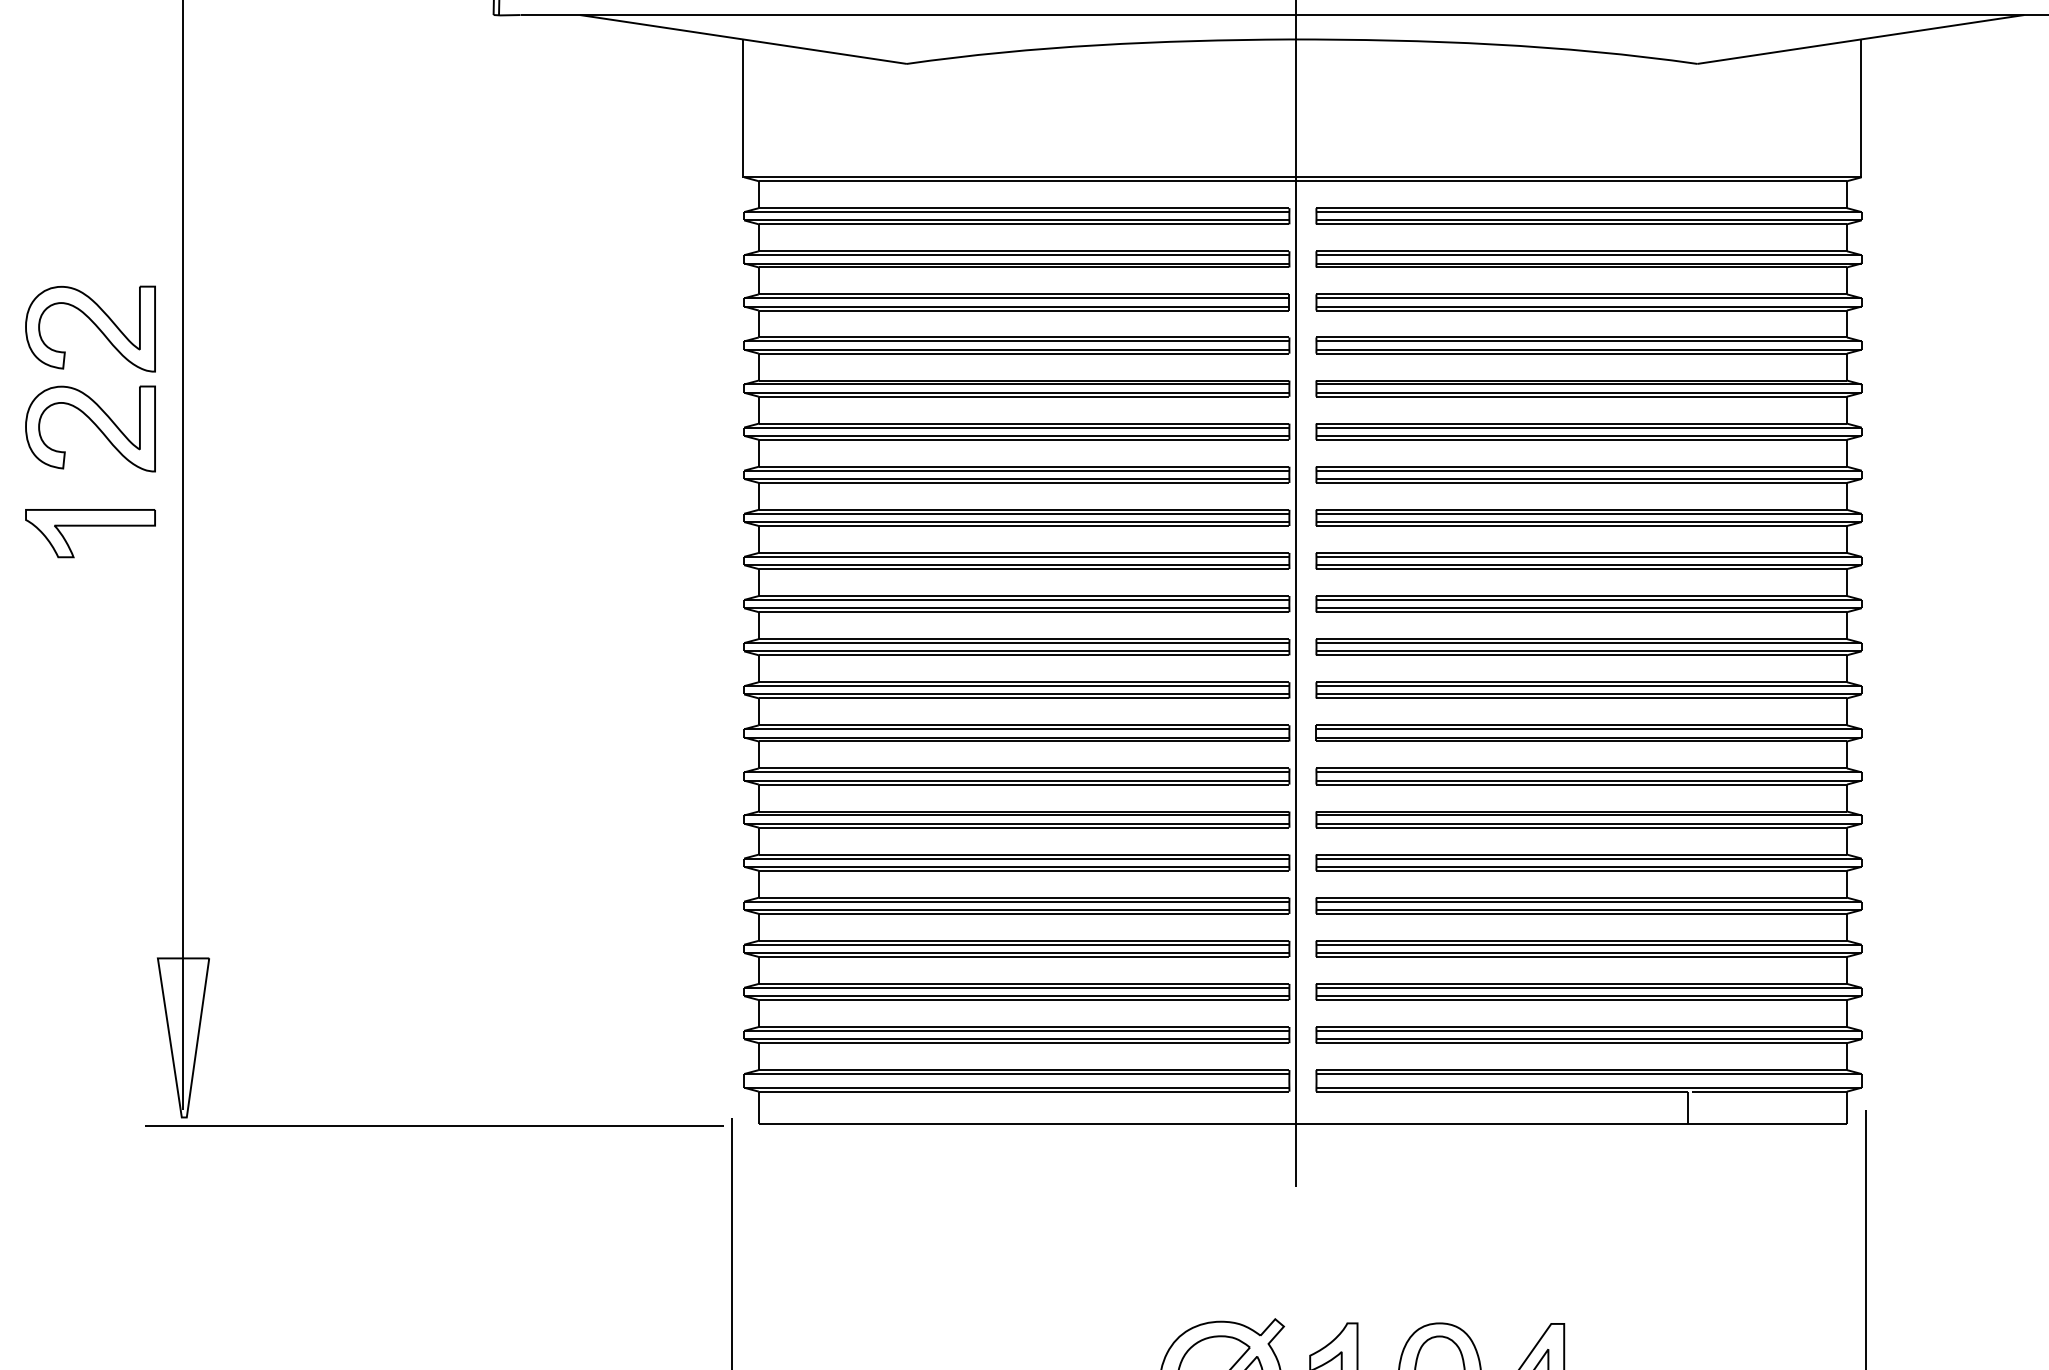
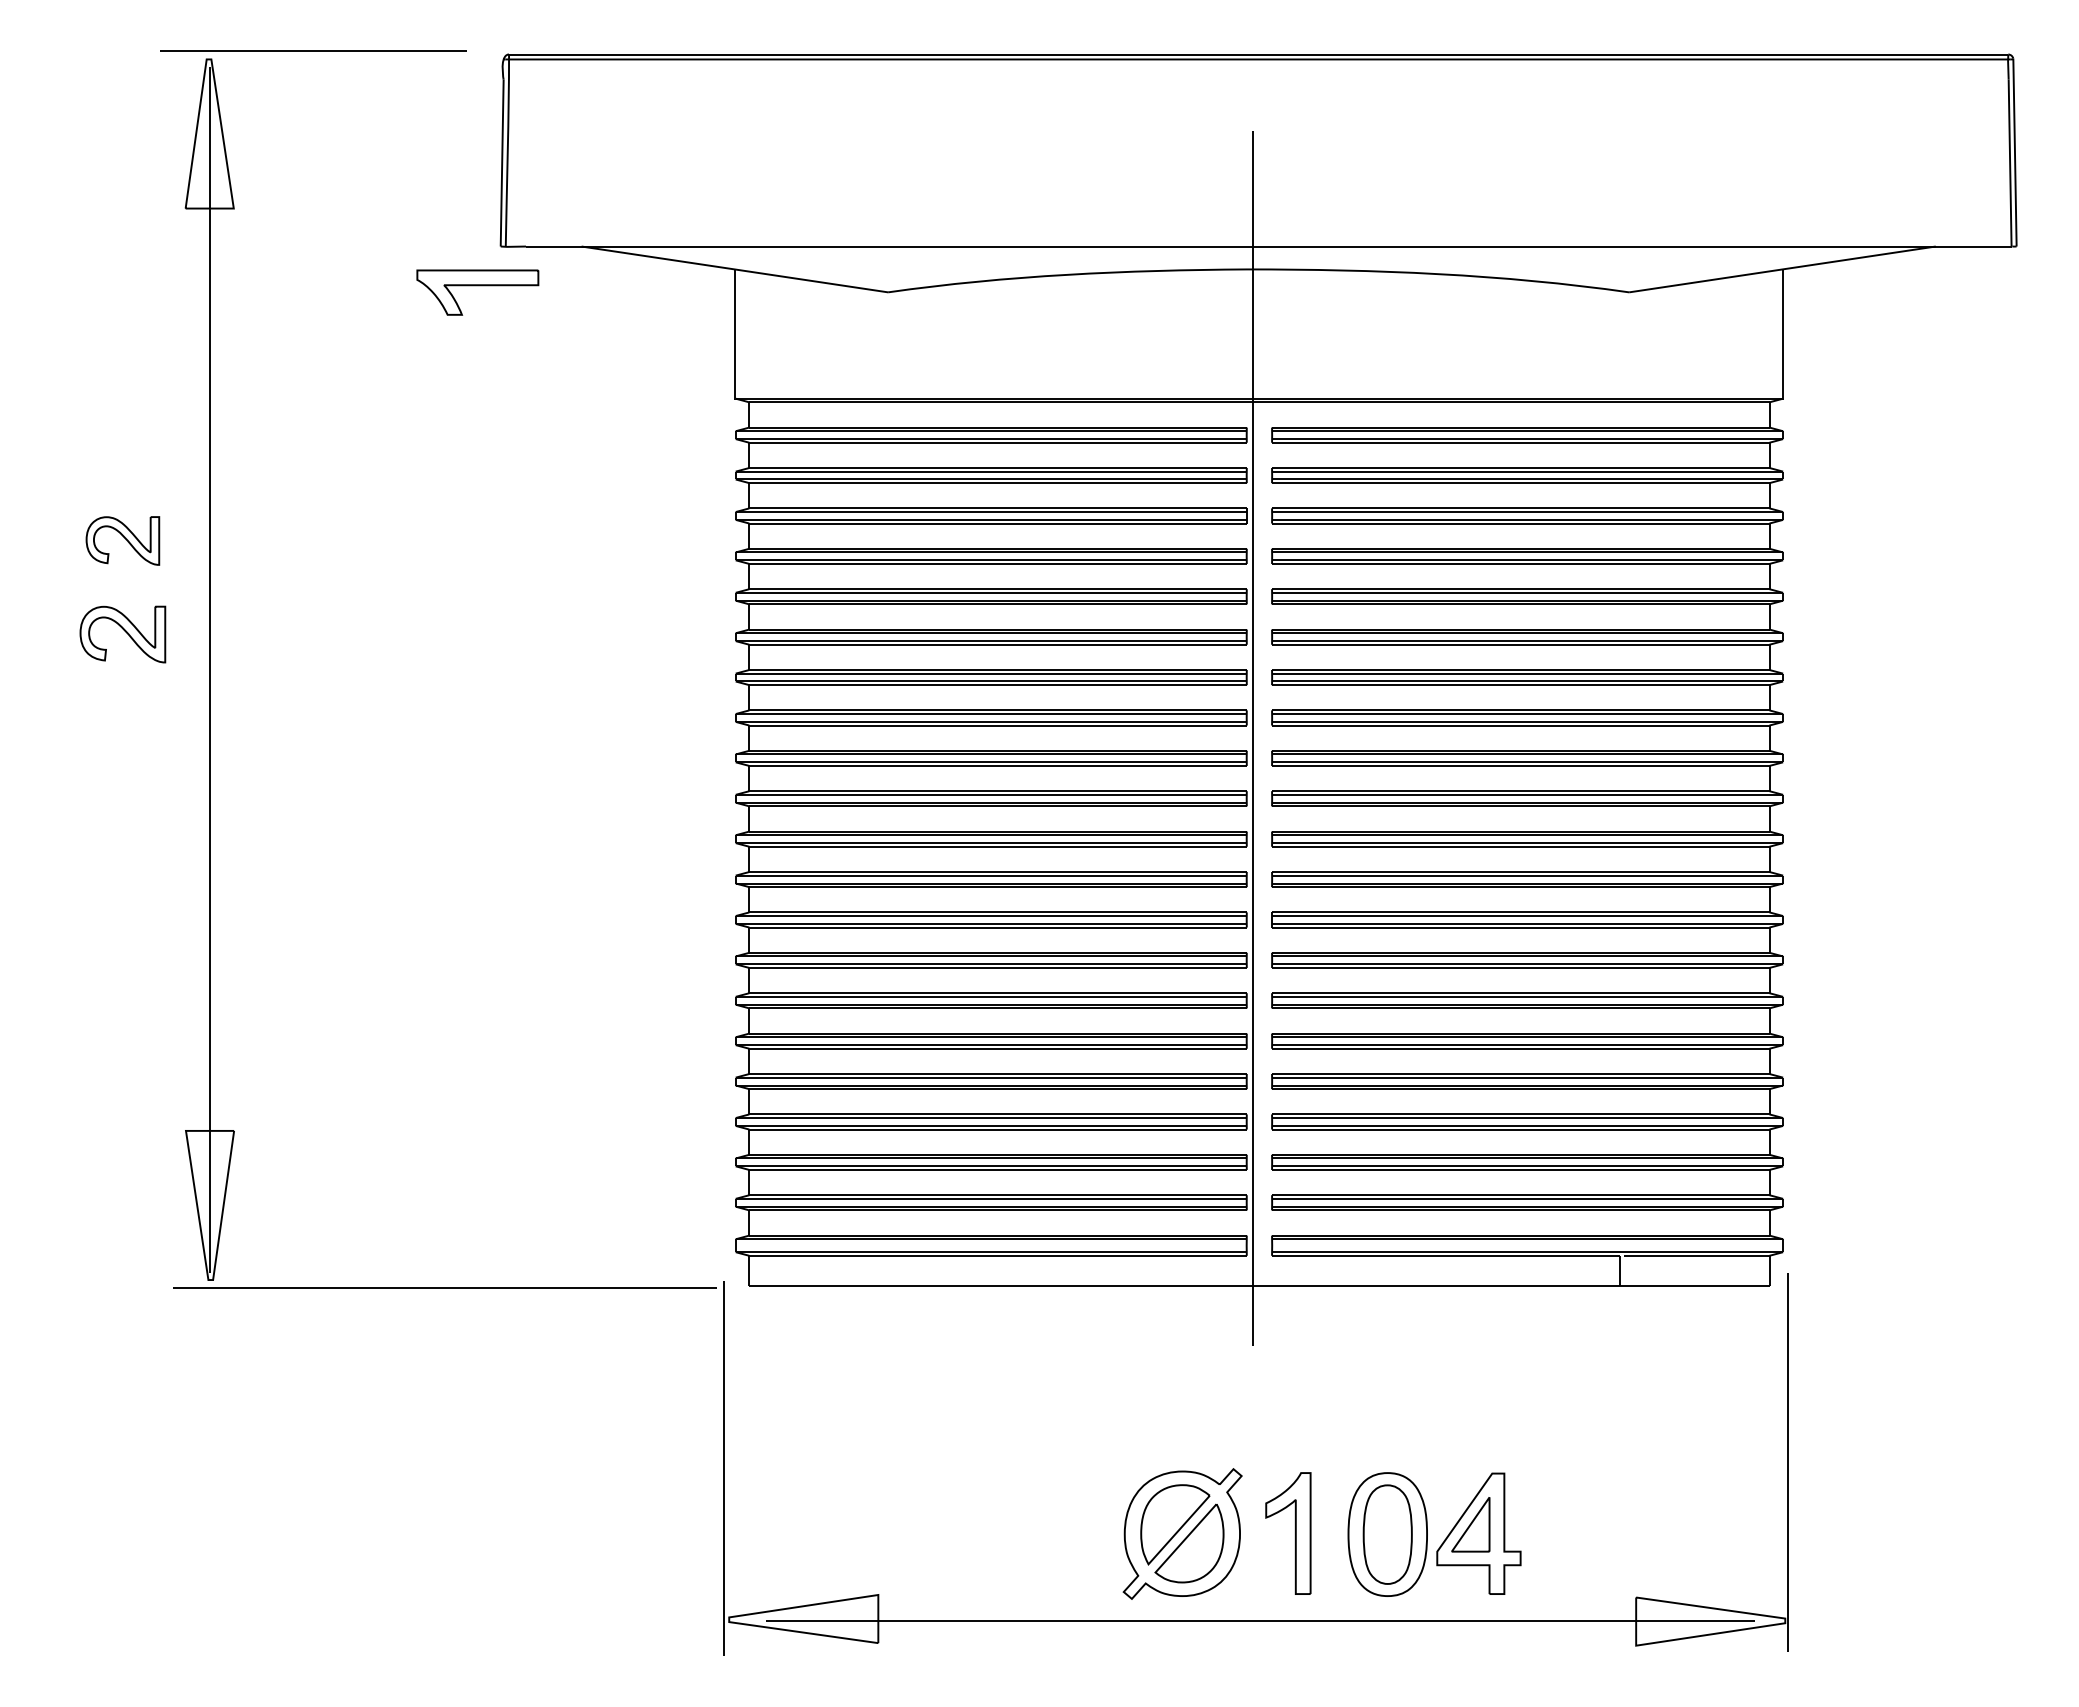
part: (90, 328) -> (122, 540), size x0.6
part: (90, 428) -> (122, 634), size x0.7
part: (90, 533) -> (477, 292), moved

